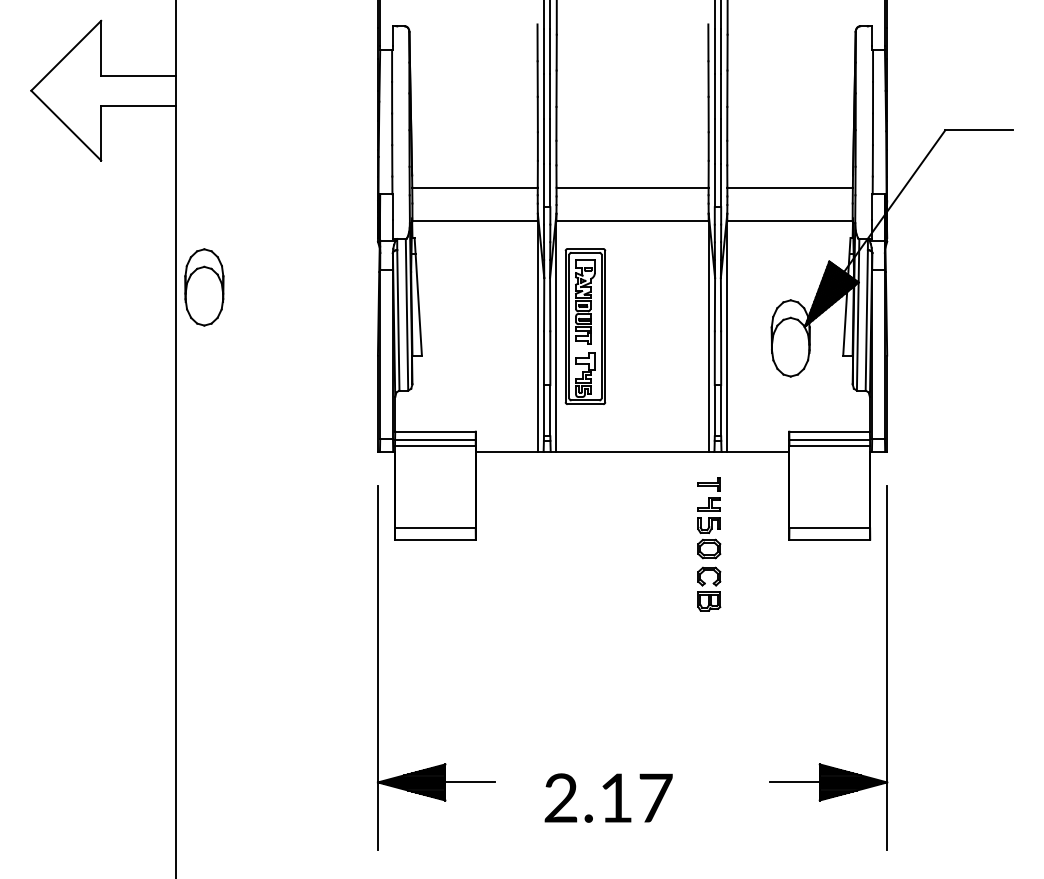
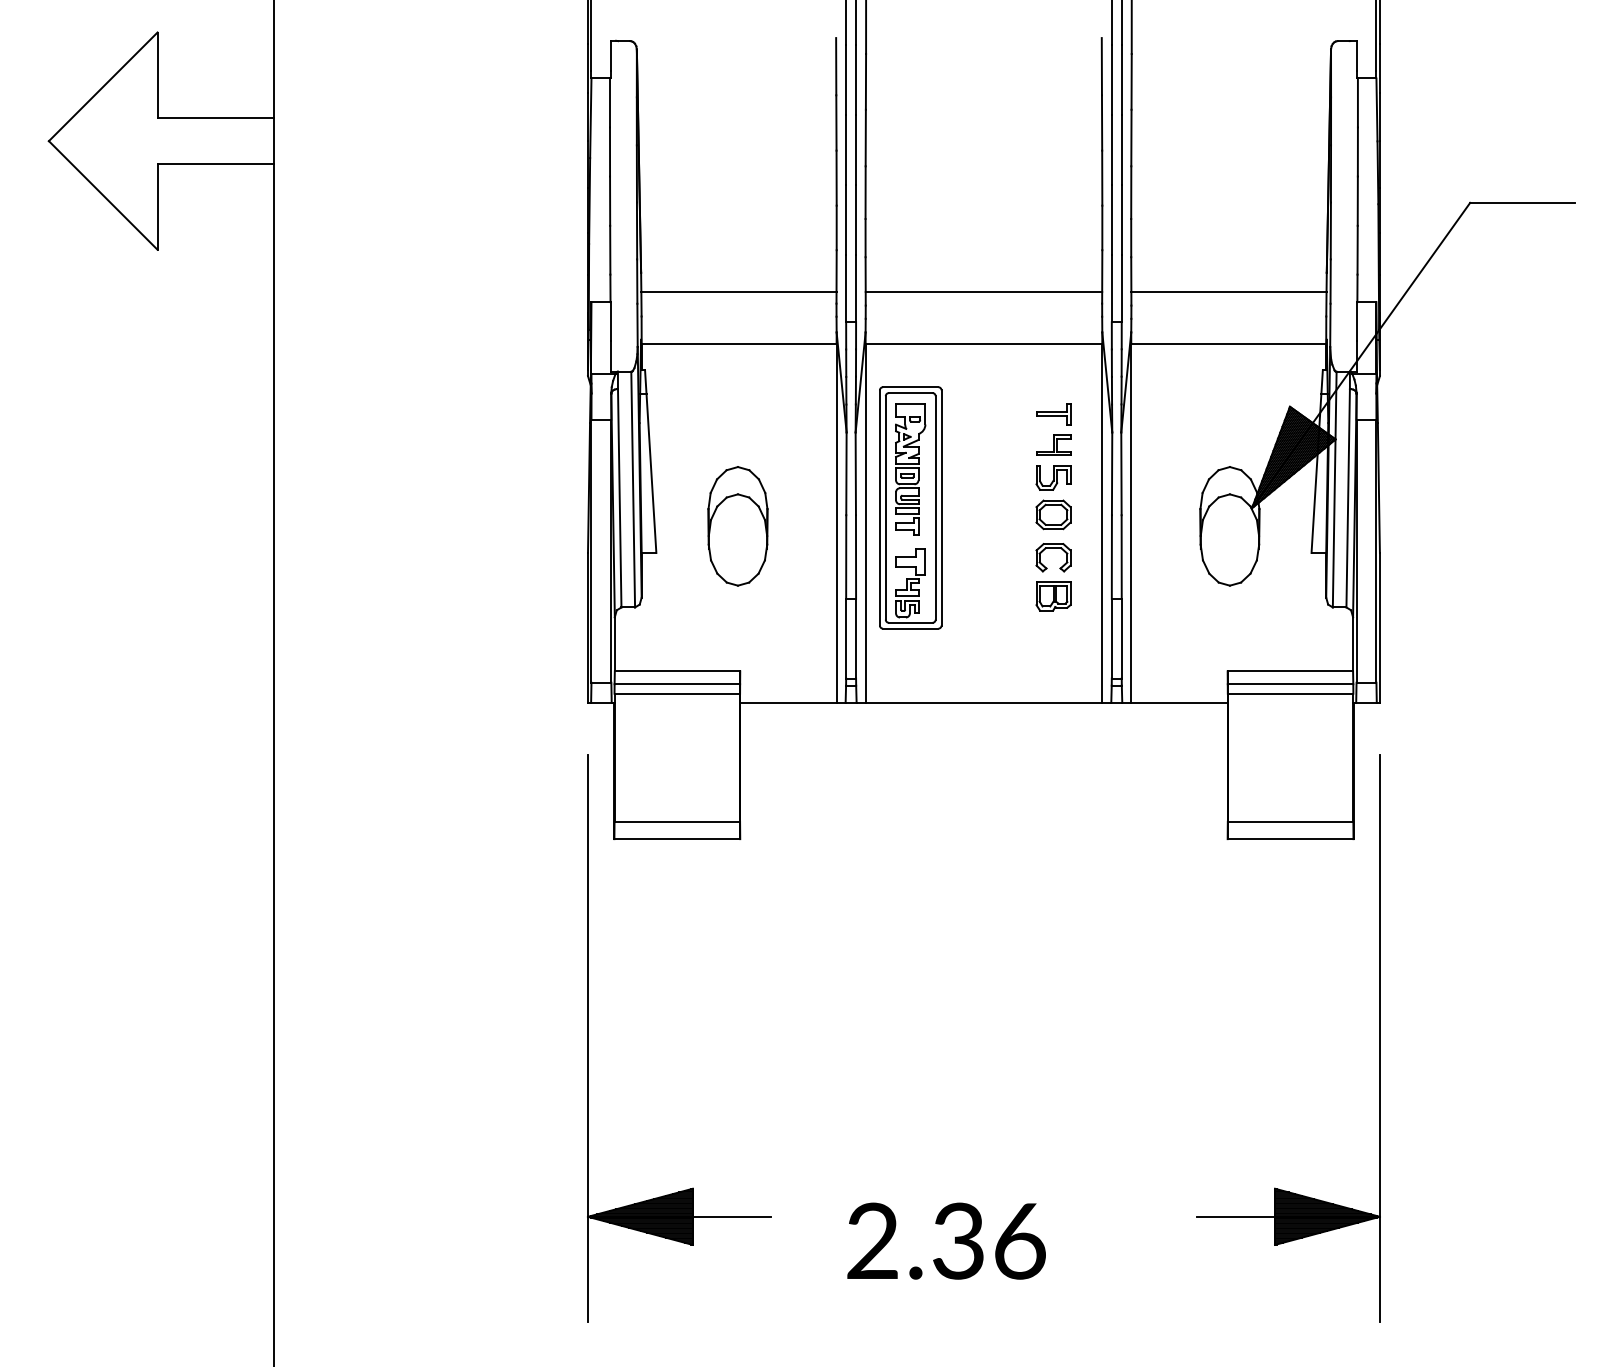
part: (204, 287) -> (738, 526), moved
part: (709, 544) -> (1053, 507), moved
text: (636, 797) -> (990, 1240), 2.17 -> 2.36

